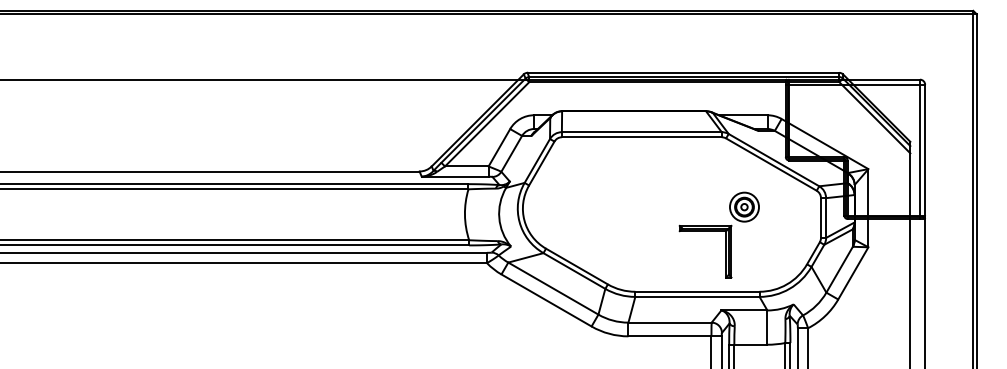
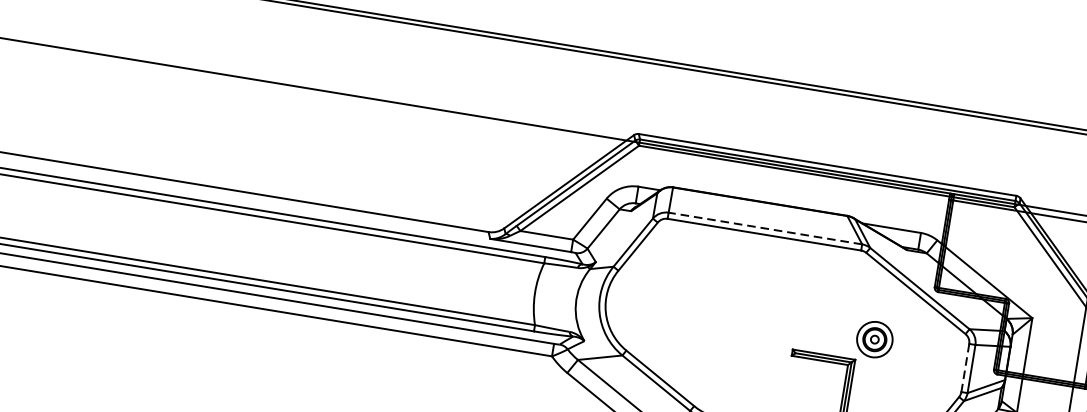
line: (641, 132) -> (764, 228), solid -> dashed
line: (821, 218) -> (965, 368), solid -> dashed

